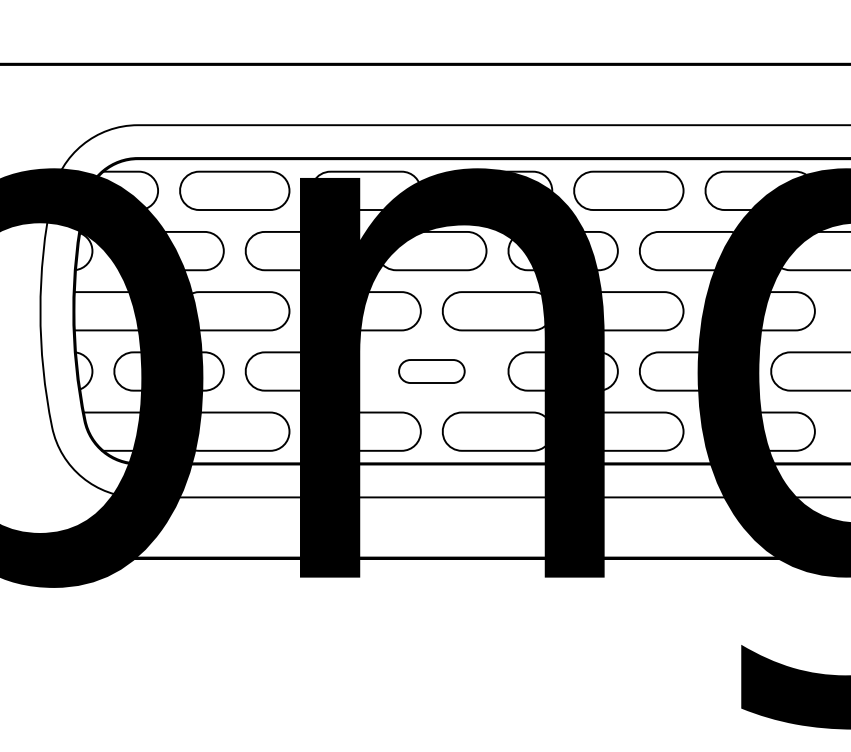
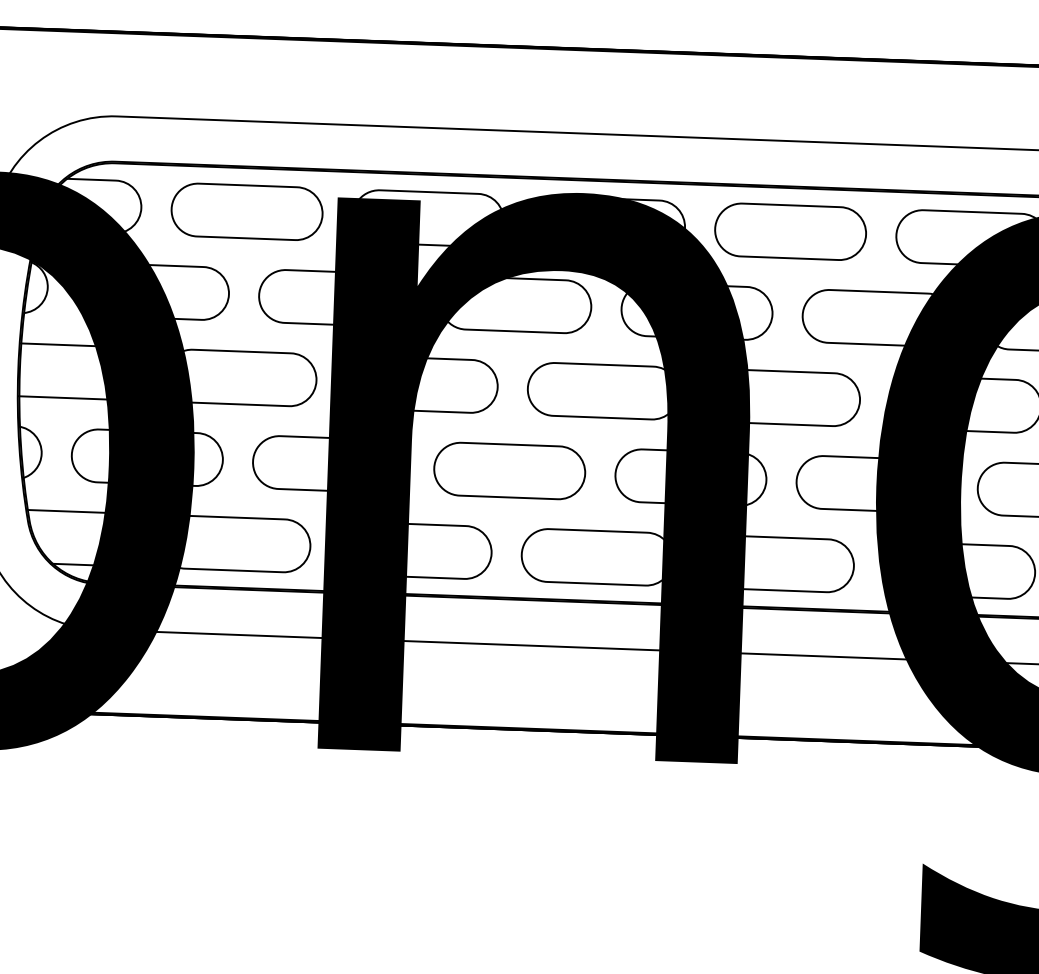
part: (431, 371) -> (509, 470), size x1.67

